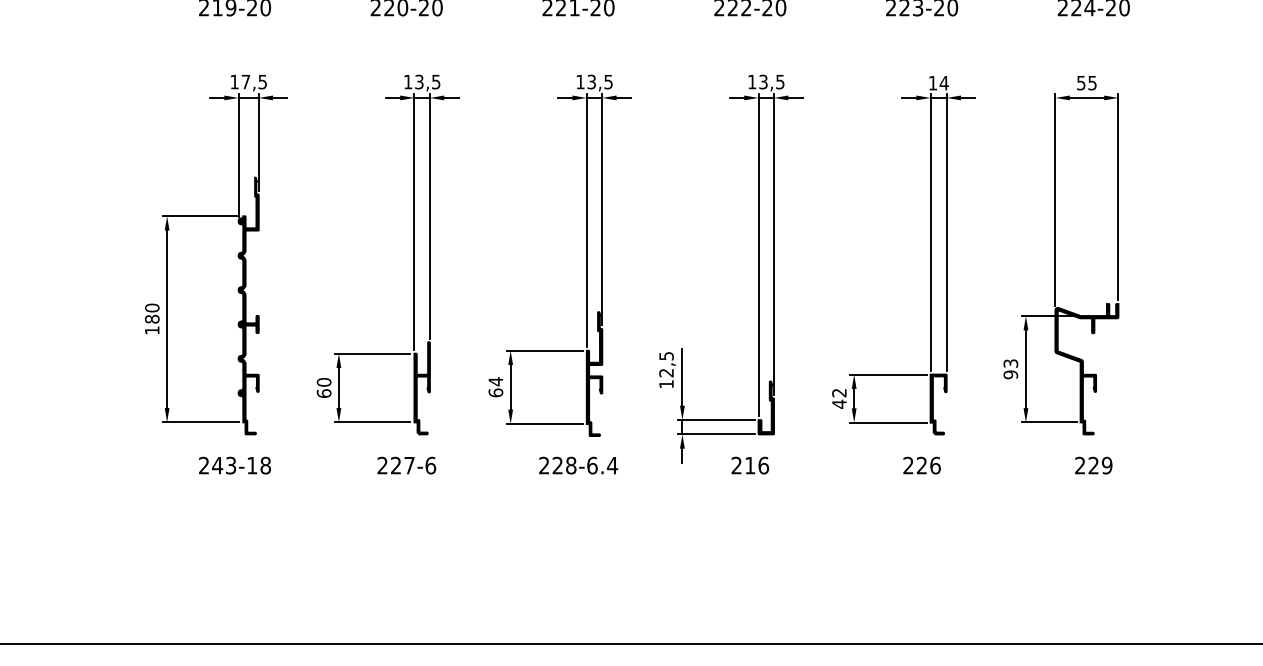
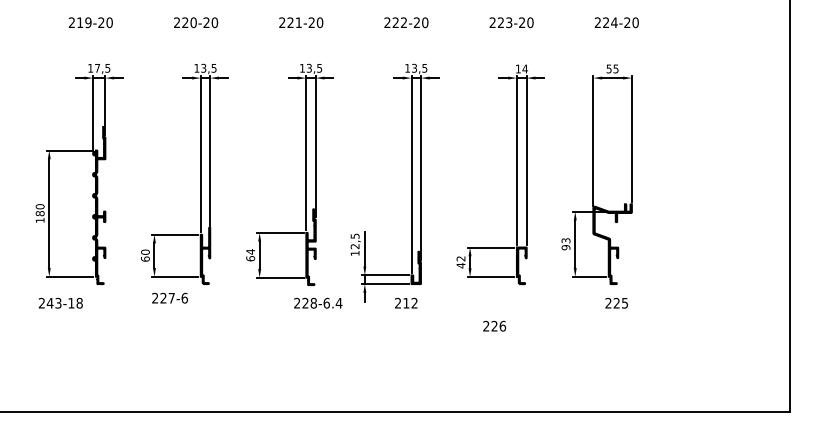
text: (234, 464) -> (60, 302), moved
text: (405, 464) -> (169, 297), moved
text: (578, 464) -> (318, 302), moved
text: (763, 464) -> (414, 302), 216 -> 212
text: (921, 464) -> (494, 325), moved
text: (1106, 464) -> (624, 302), 229 -> 225

